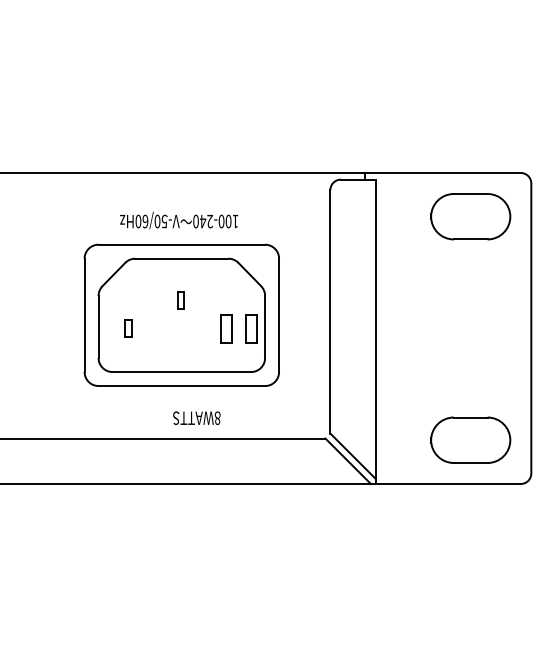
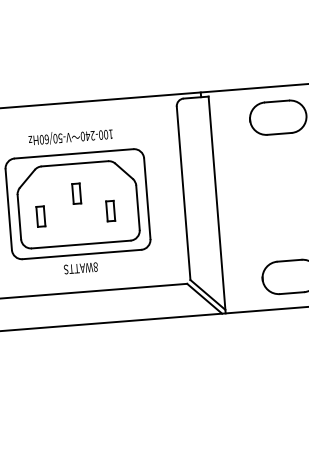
part: (180, 300) -> (76, 193), size x1.67
part: (128, 328) -> (40, 216), size x1.67
part: (251, 328) -> (128, 209), removed
text: (196, 418) -> (80, 268), moved

